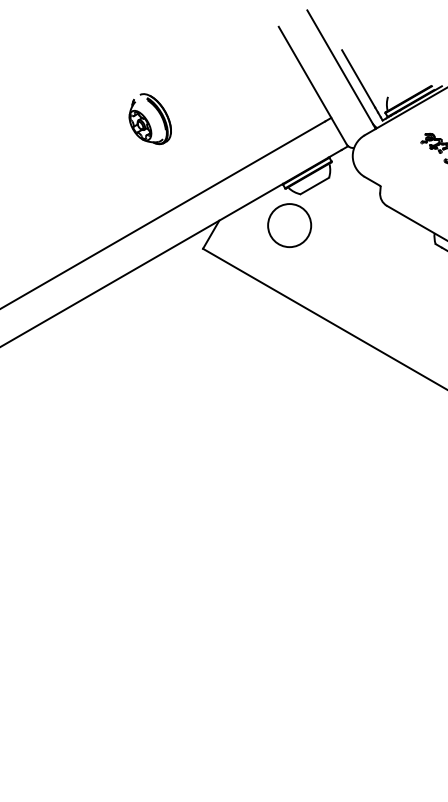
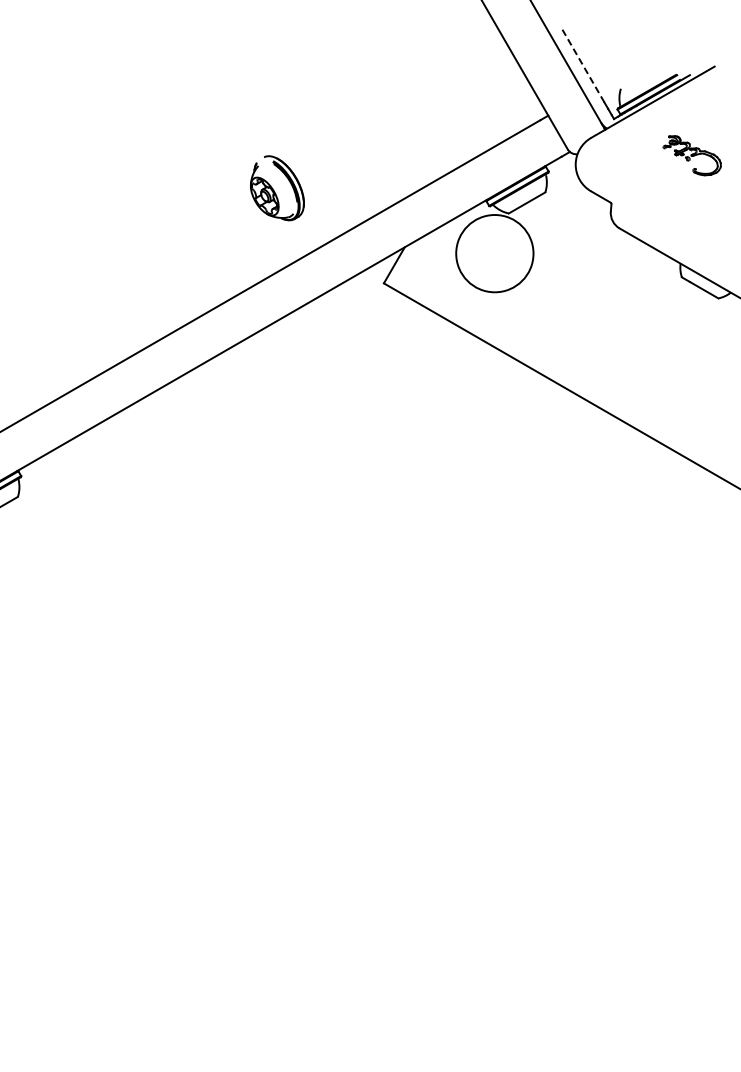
line: (358, 78) -> (583, 65), solid -> dashed
part: (150, 119) -> (277, 188), moved
circle: (289, 225) -> (494, 253), size x1.4

